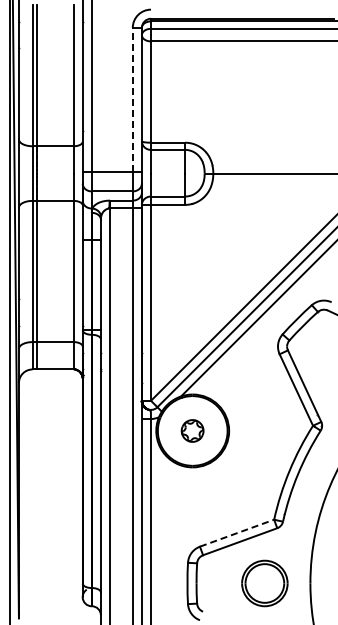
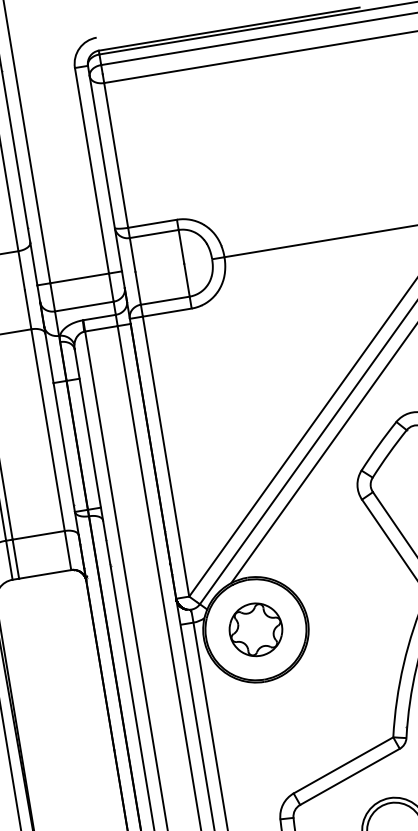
line: (132, 99) -> (91, 170), dashed -> solid
part: (192, 430) -> (255, 629), size x1.67
line: (237, 533) -> (344, 765), dashed -> solid

